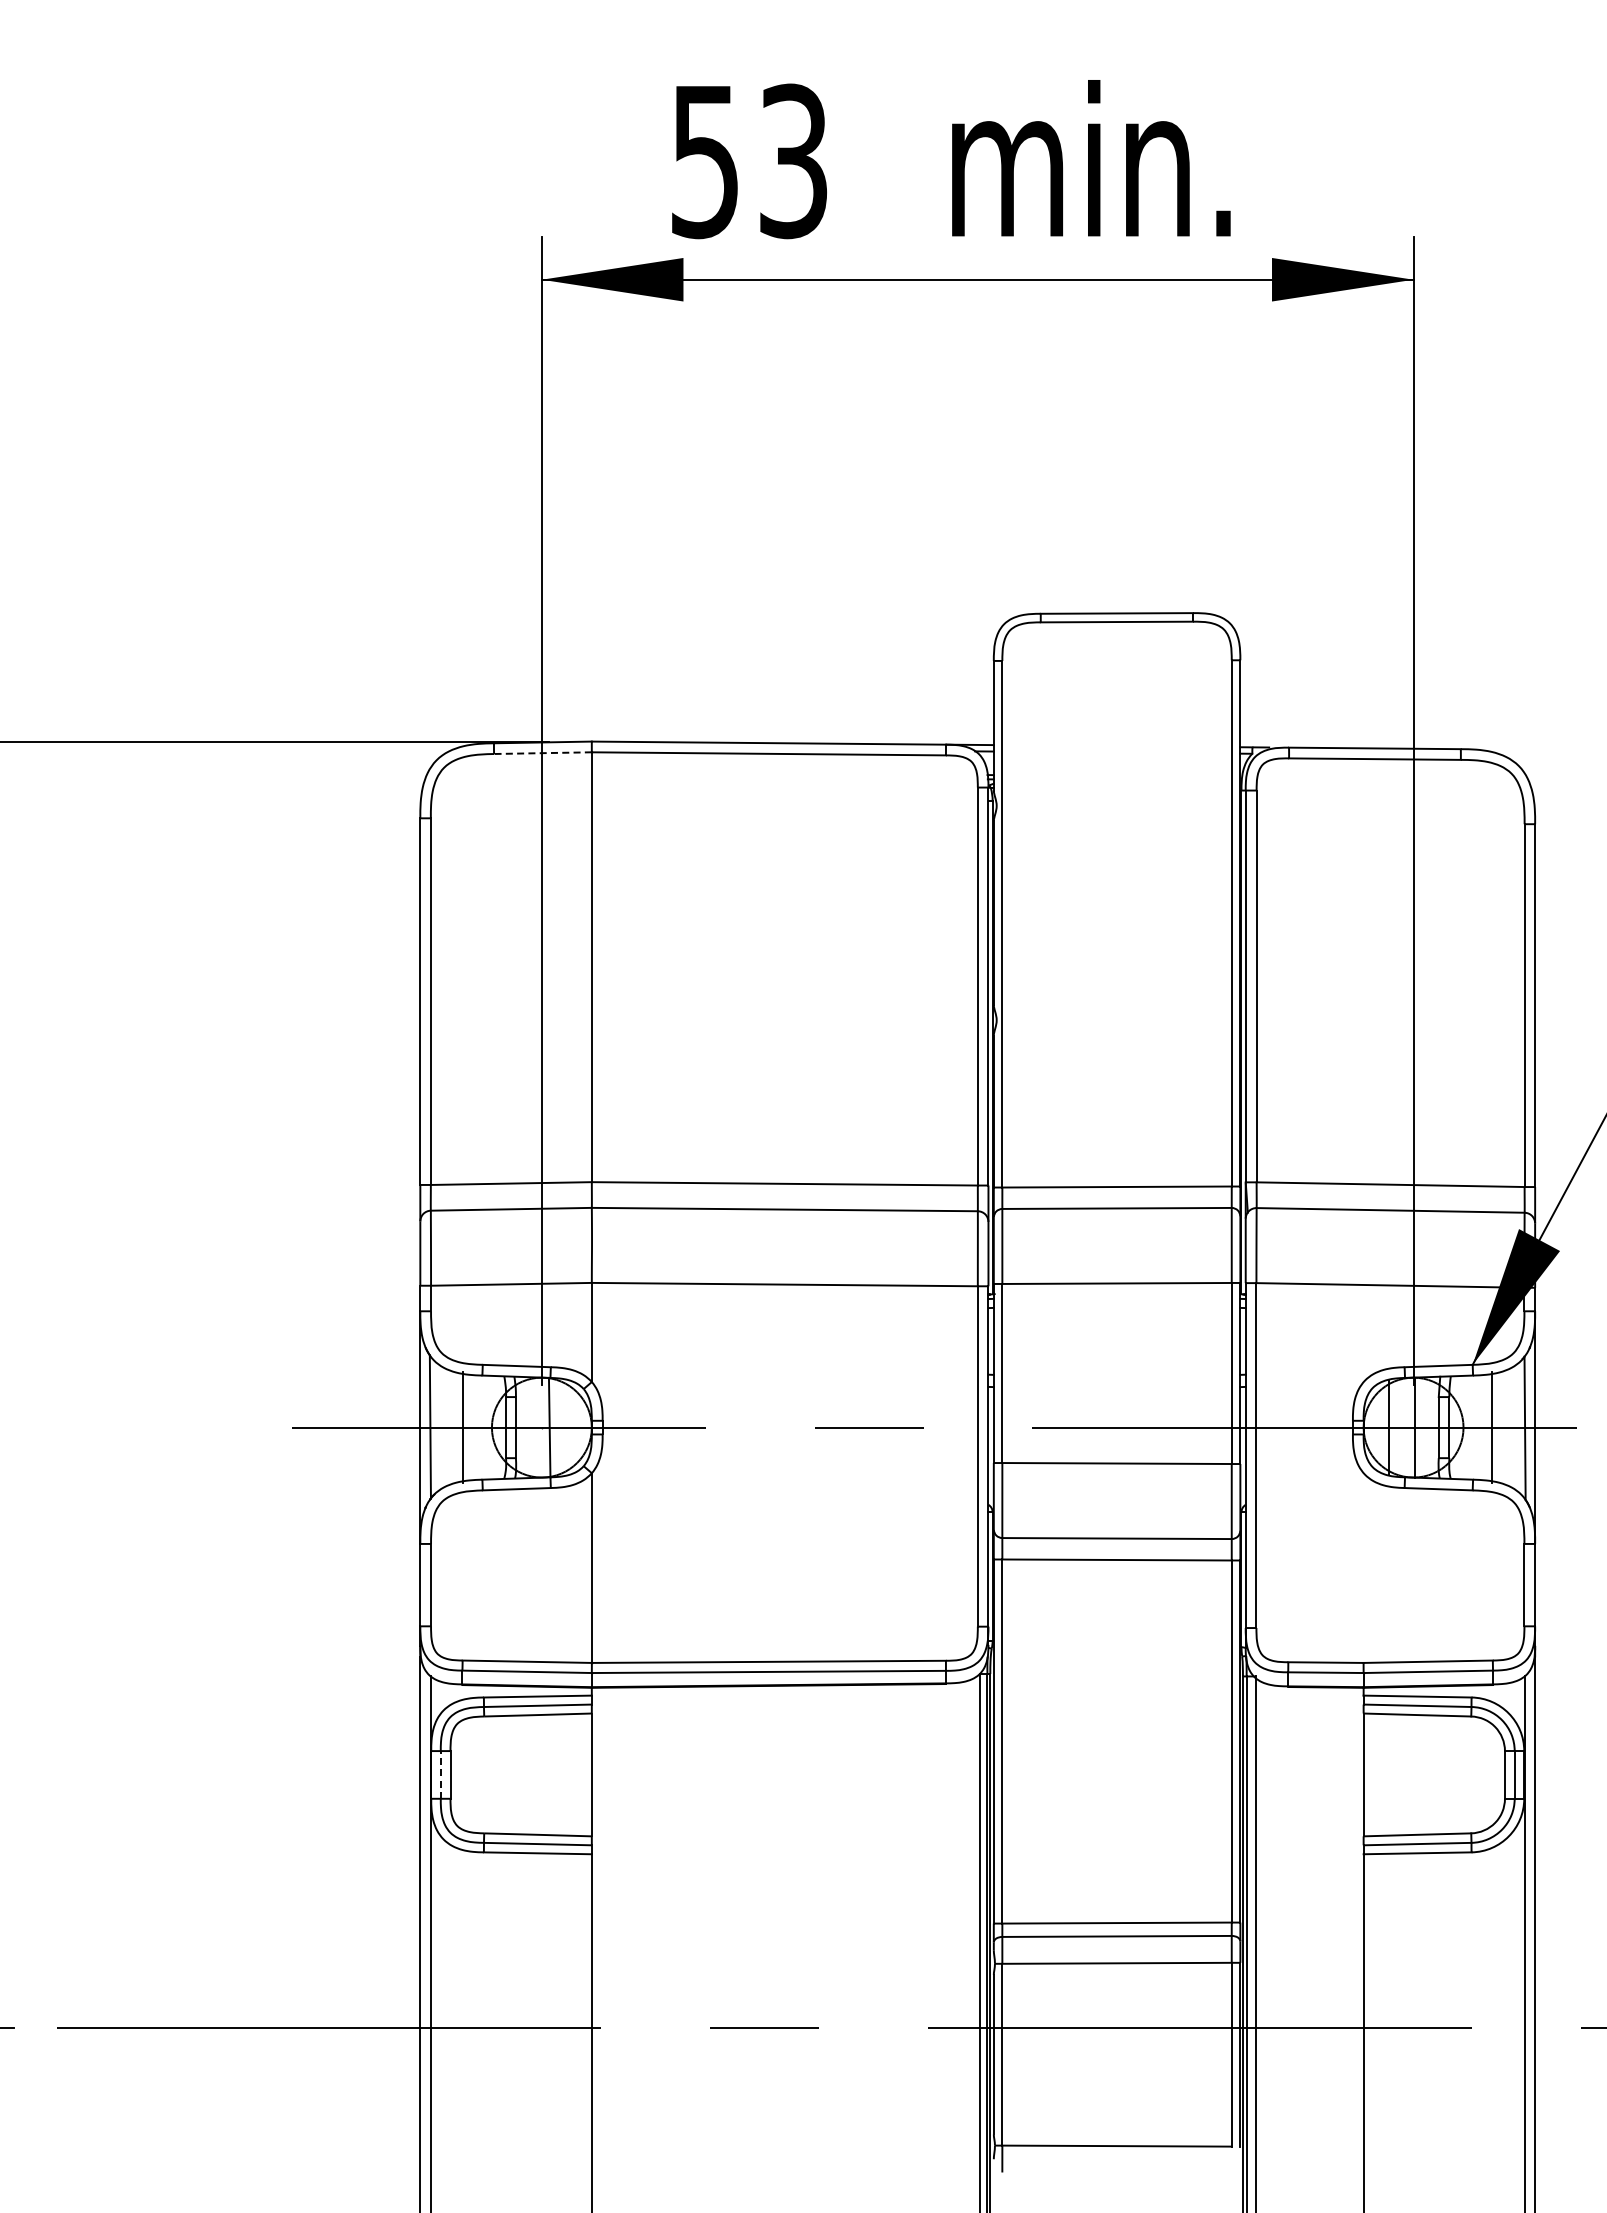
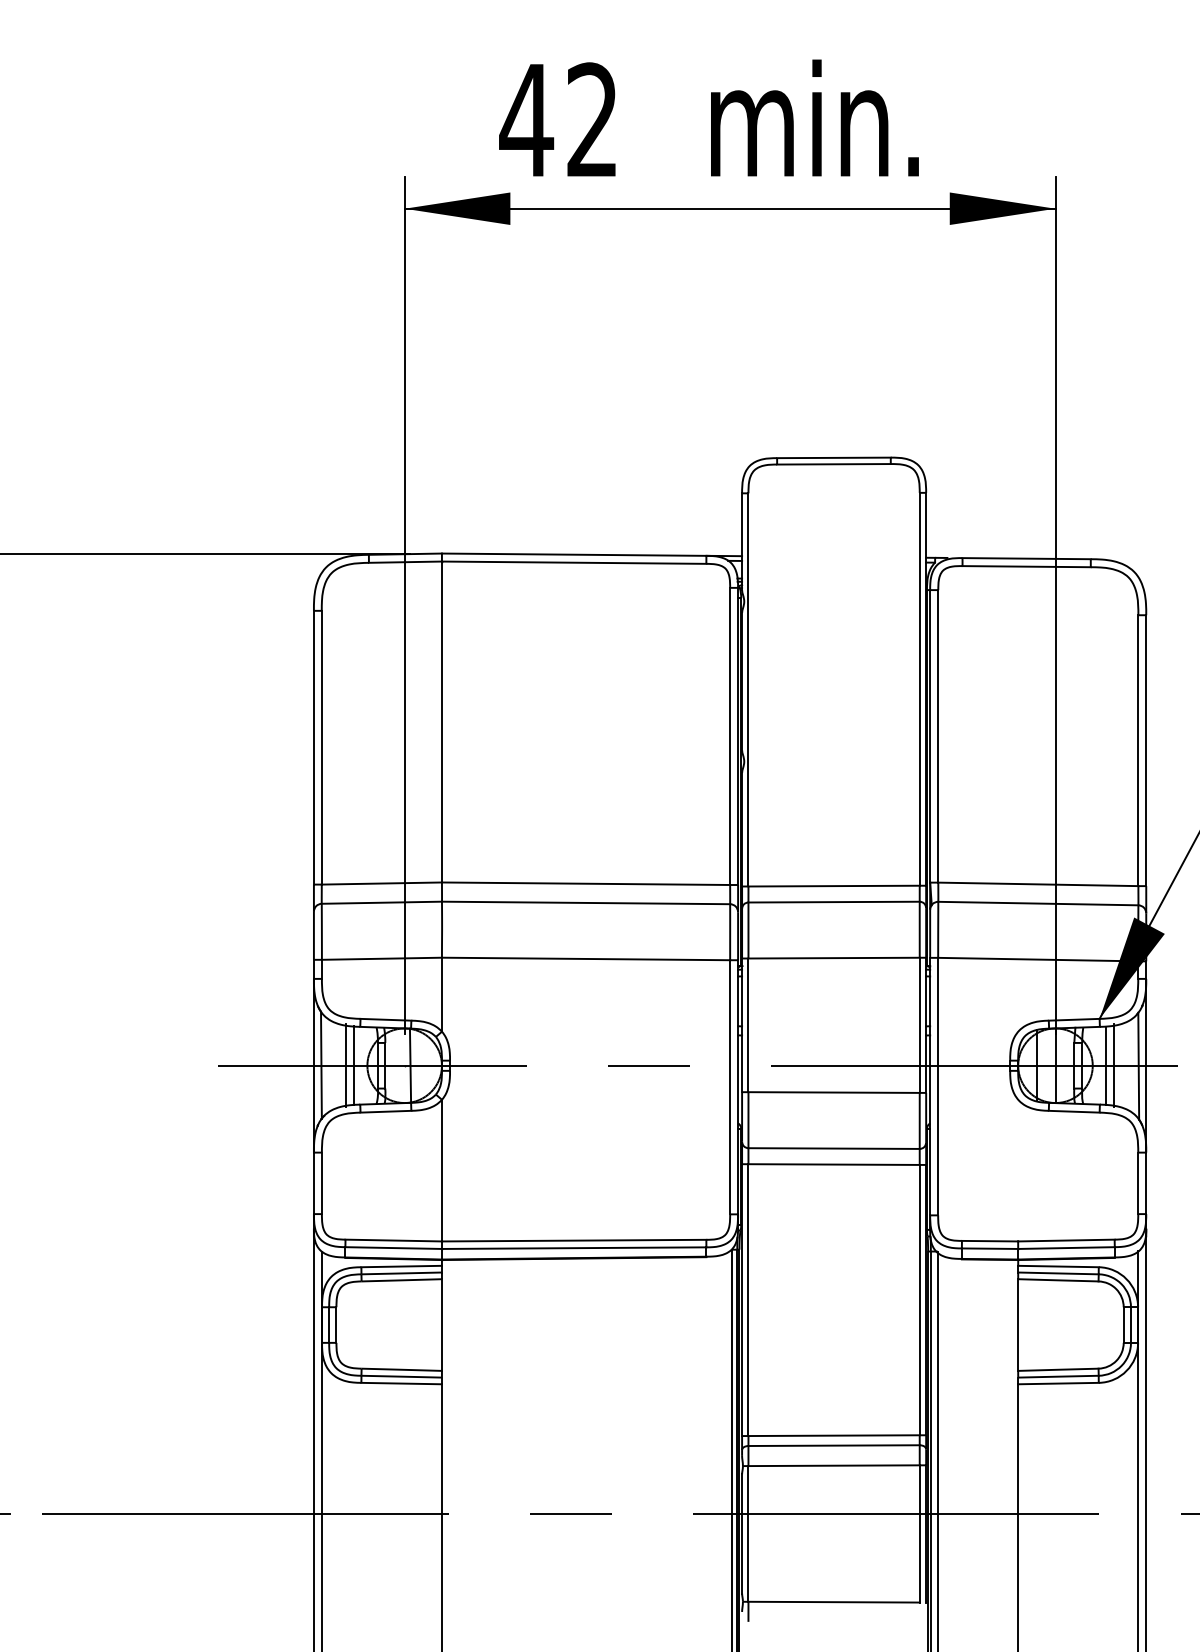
text: (747, 161) -> (558, 120), 53 -> 42
line: (542, 753) -> (405, 562), dashed -> solid
line: (473, 1427) -> (353, 1065), added
line: (1481, 1427) -> (1106, 1065), added
line: (440, 1774) -> (328, 1324), dashed -> solid

